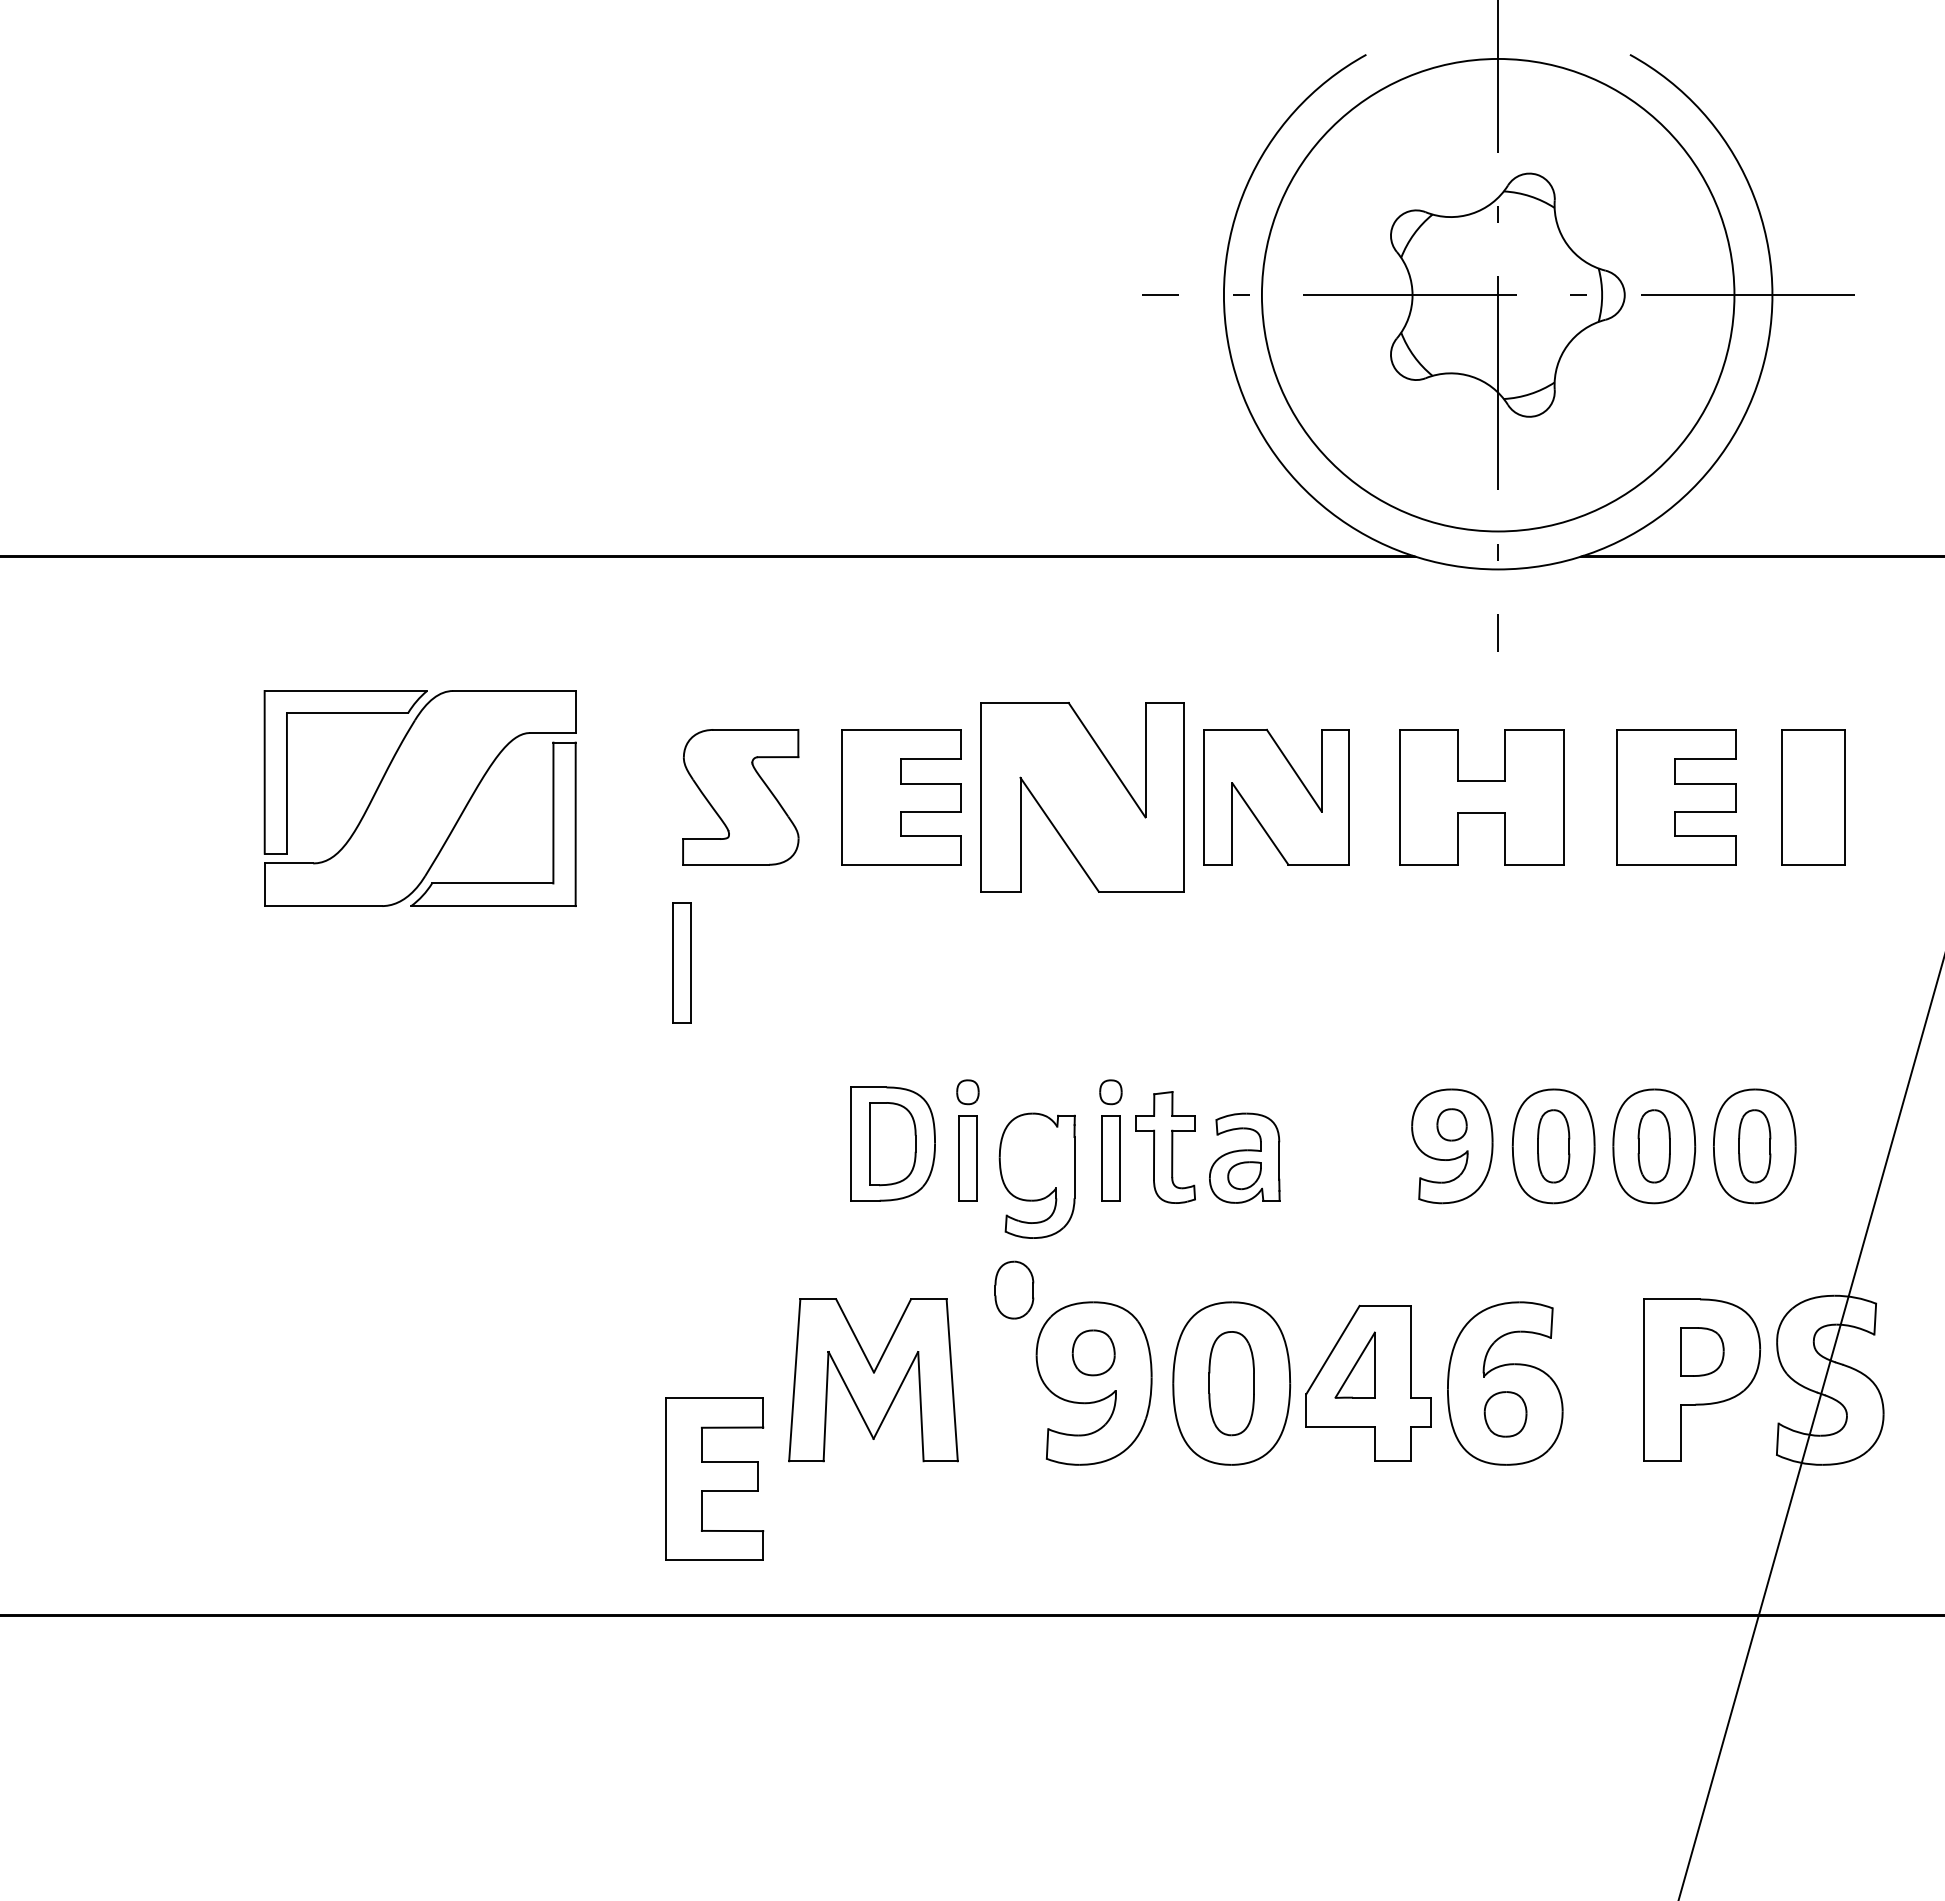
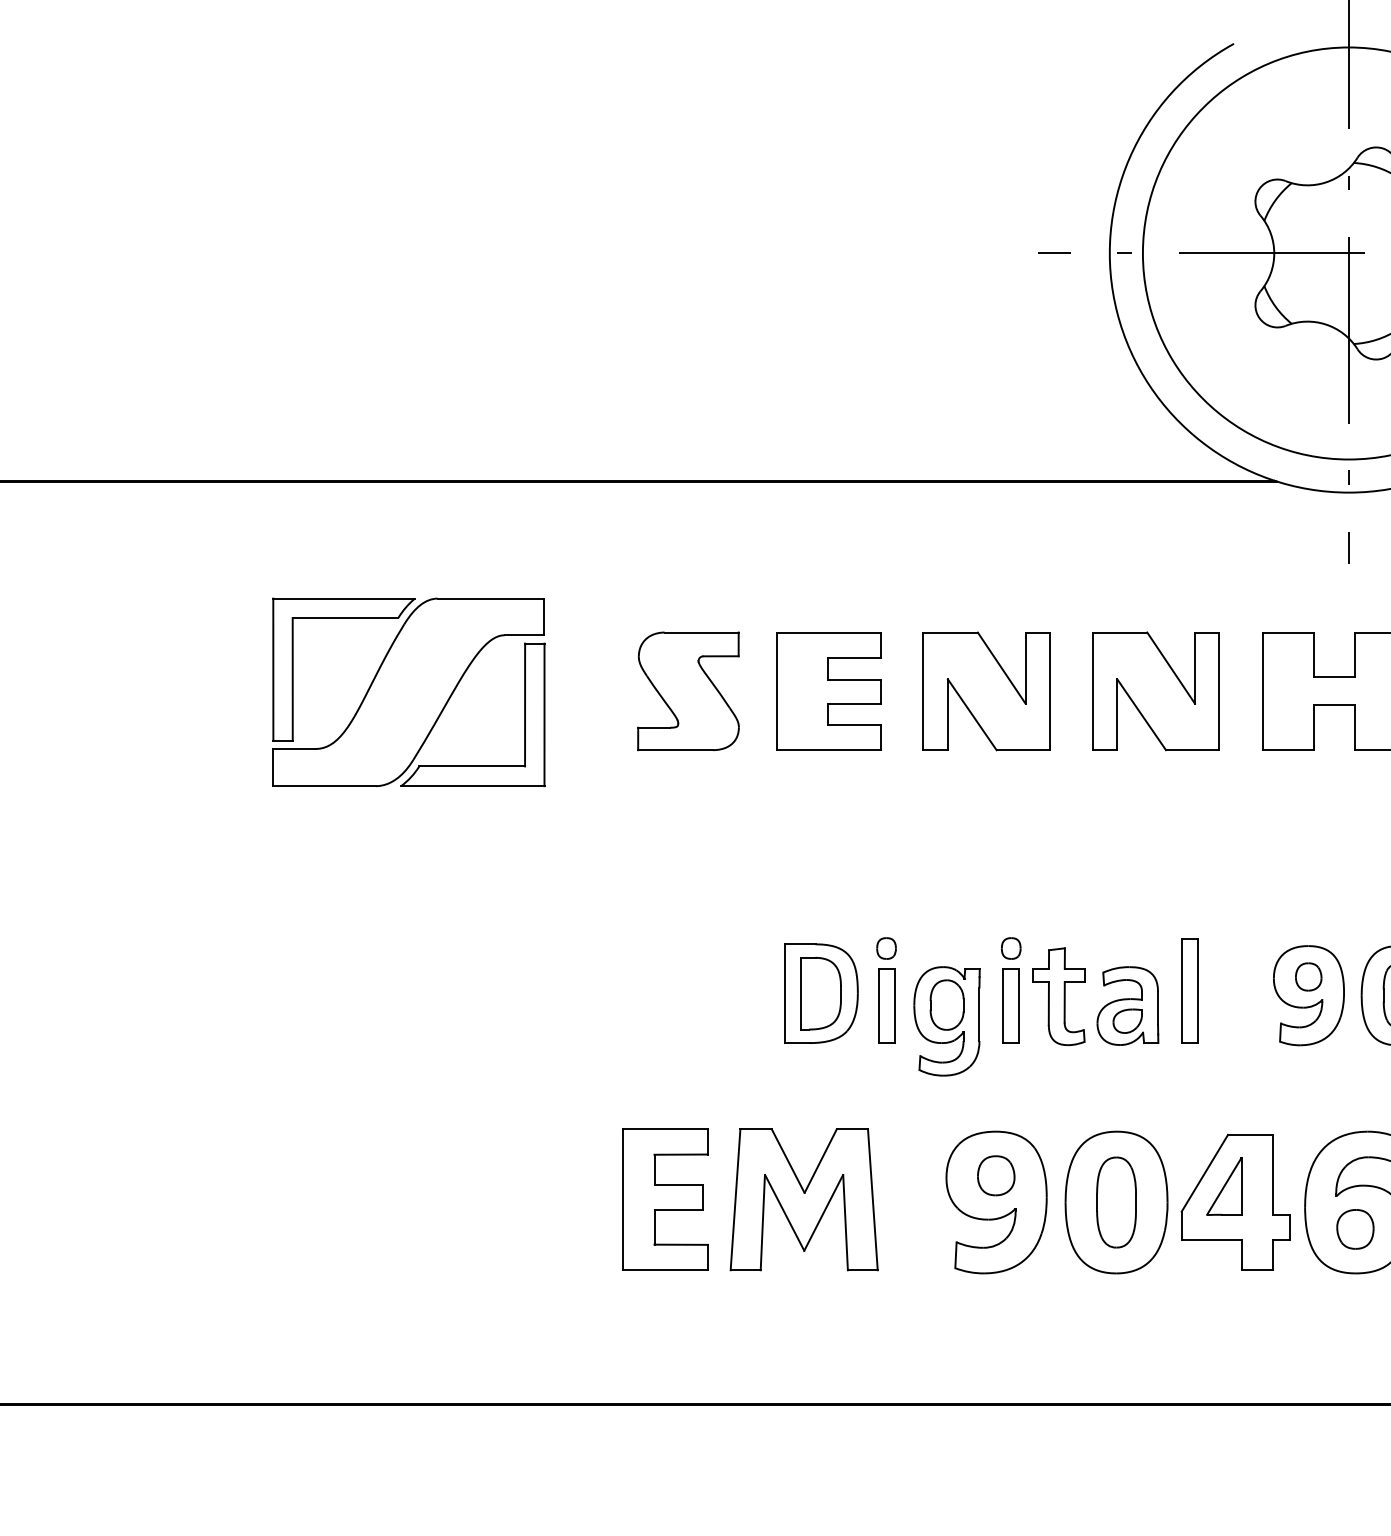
part: (1082, 797) -> (986, 691), size x0.71
part: (681, 962) -> (1189, 990), moved
part: (1014, 1289) -> (947, 1004), moved
part: (714, 1478) -> (665, 1198), moved

